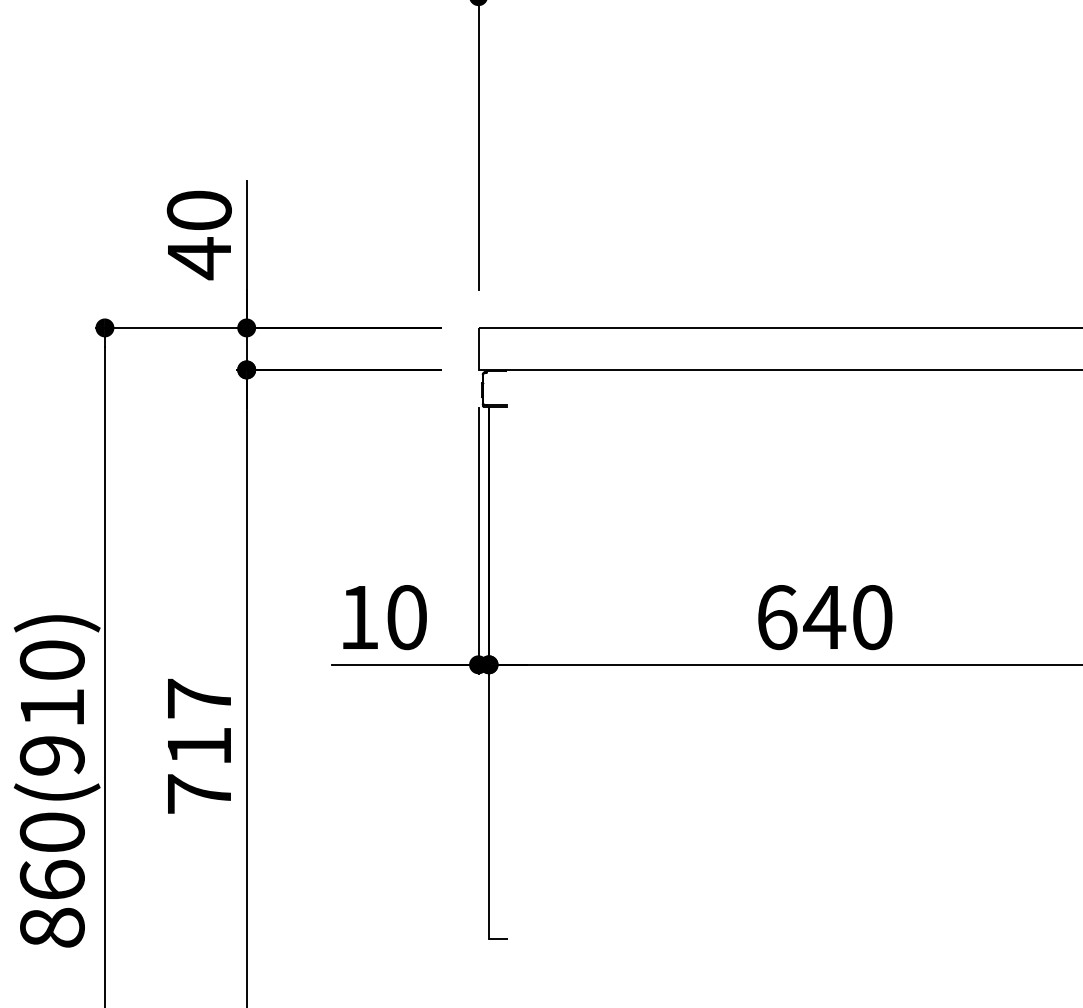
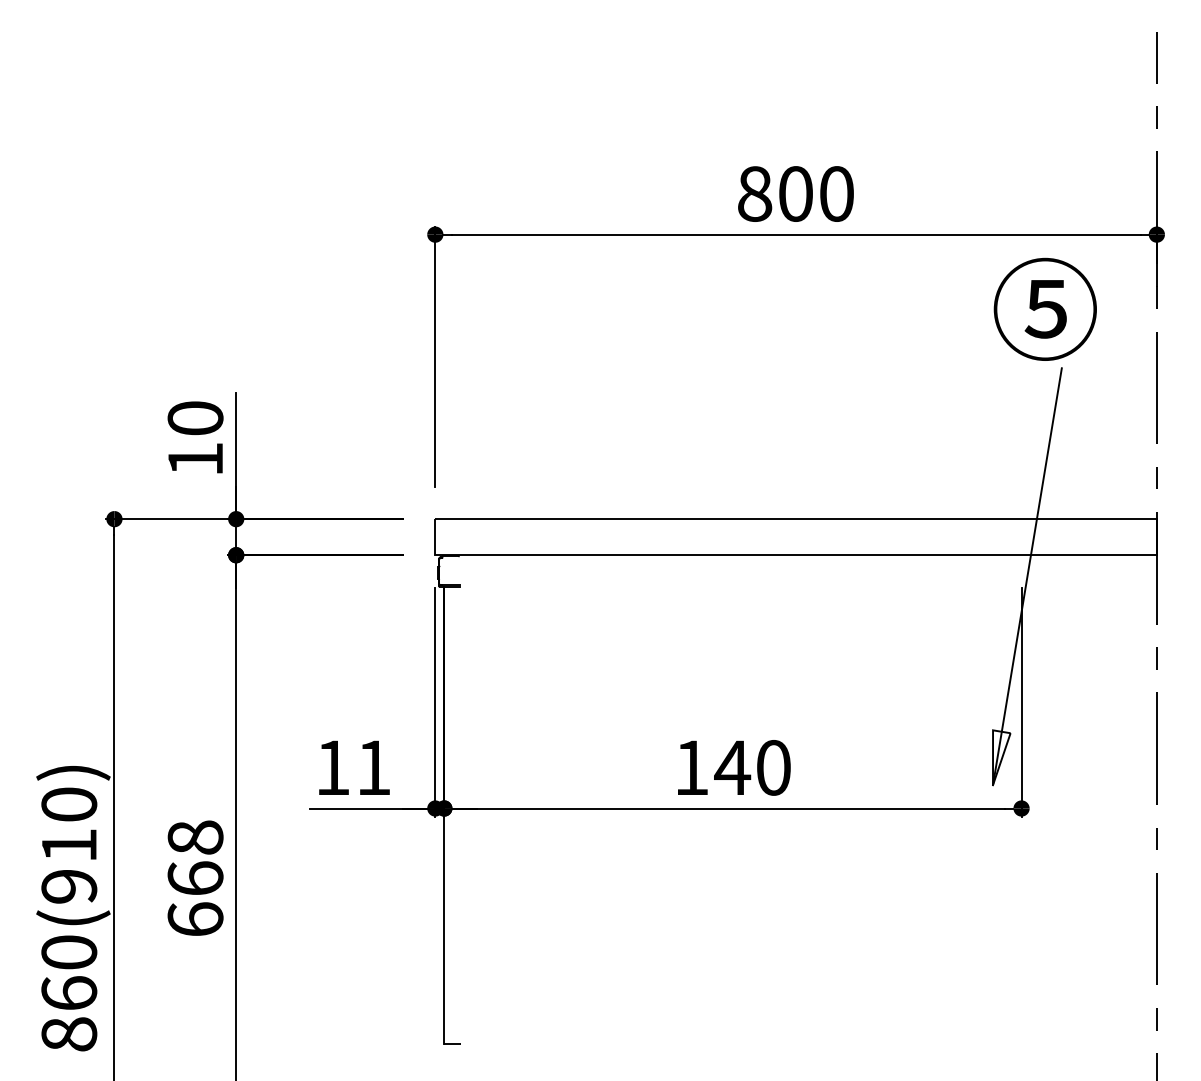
text: (199, 258) -> (195, 459), 40 -> 10
text: (406, 617) -> (373, 767), 10 -> 11
text: (777, 617) -> (692, 767), 640 -> 140
text: (199, 746) -> (195, 878), 717 -> 668

